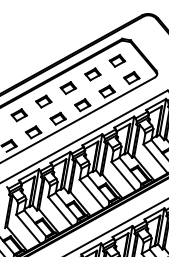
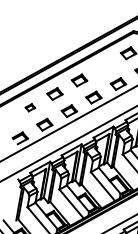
part: (92, 74) -> (103, 66), removed
part: (18, 115) -> (29, 107), size x0.6

